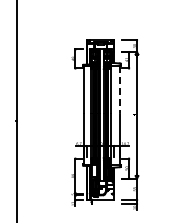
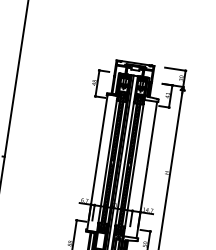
line: (120, 89) -> (152, 134), dashed -> solid

